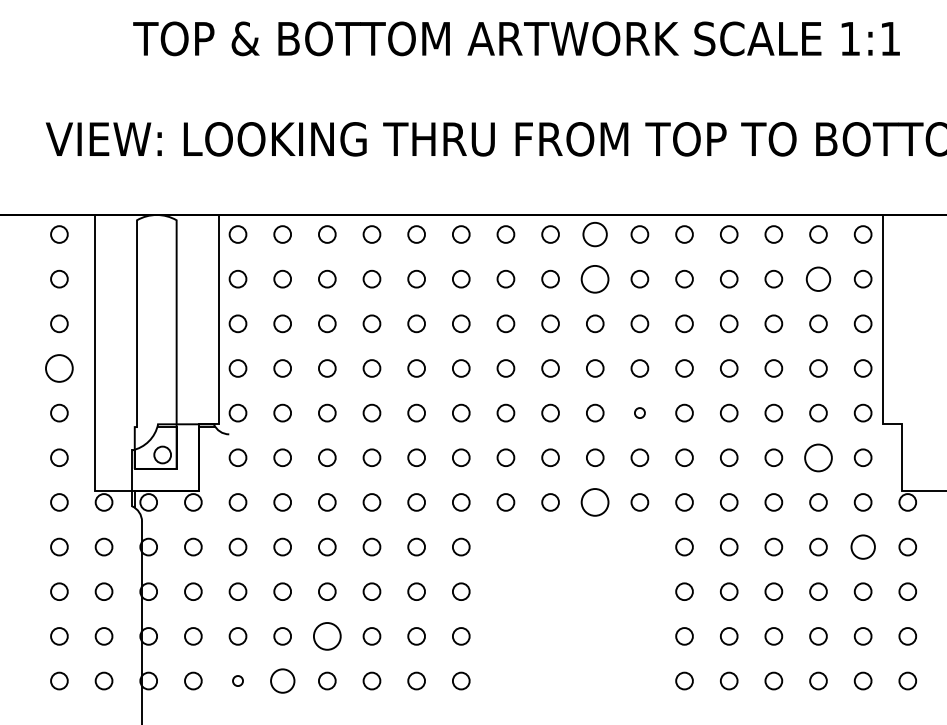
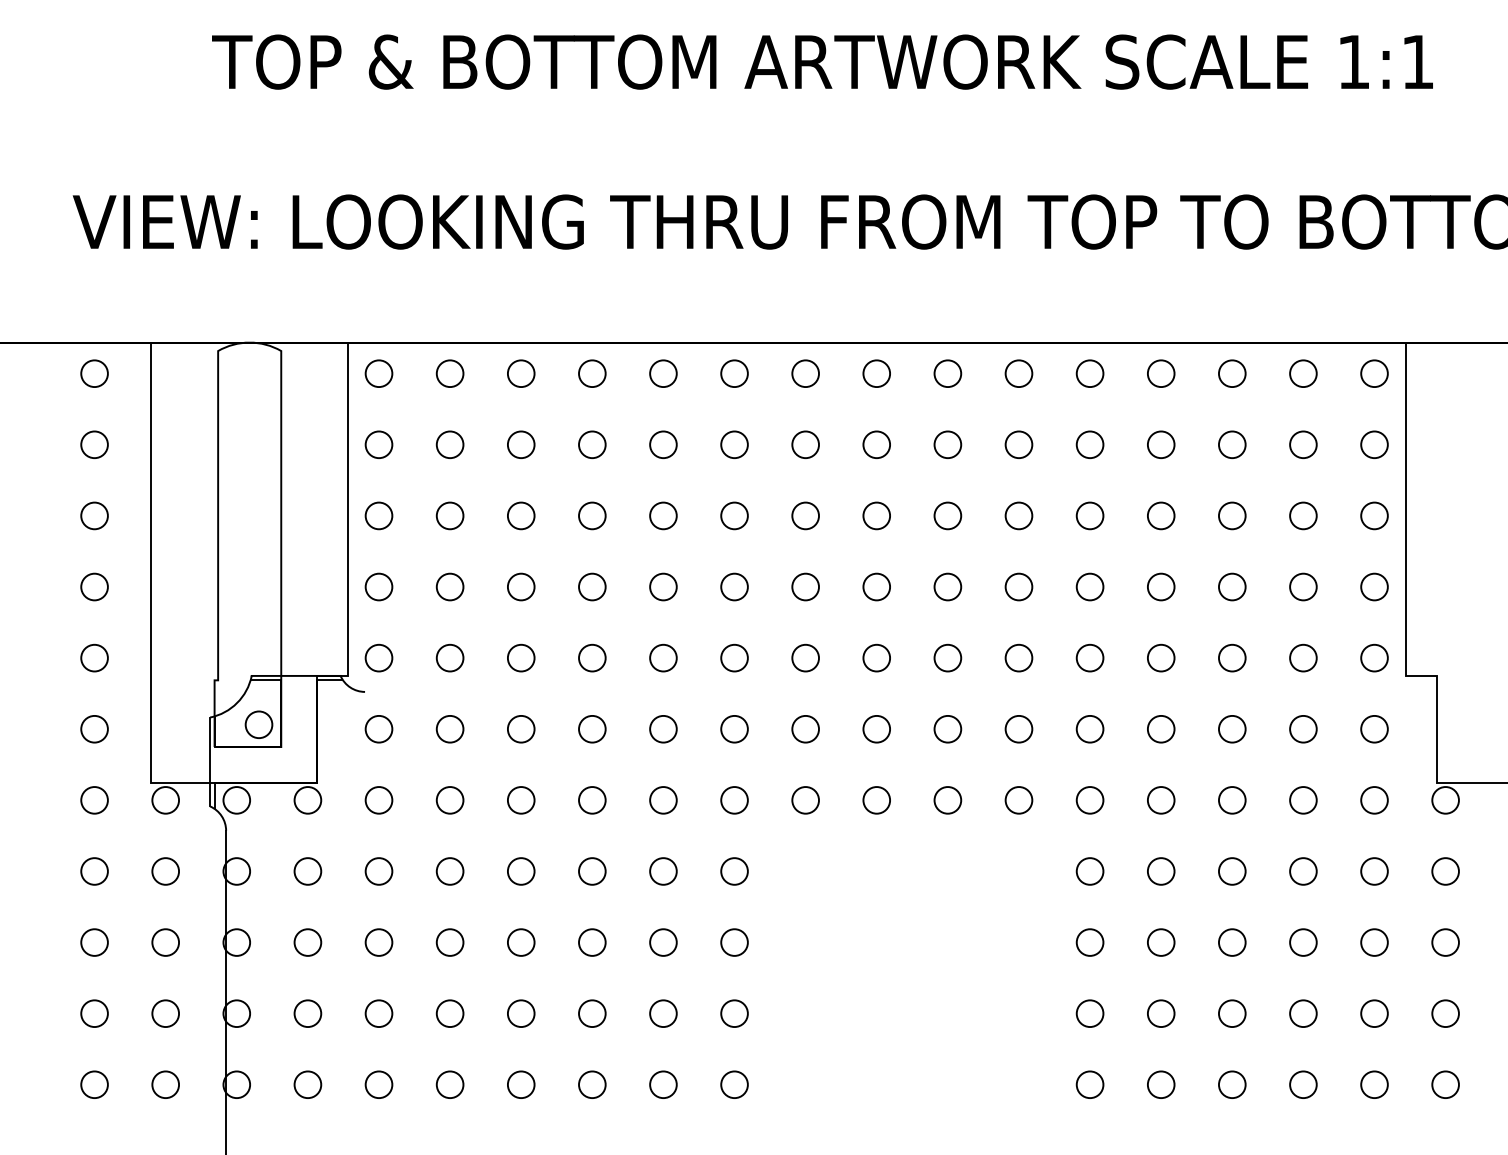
circle: (595, 234) -> (948, 373), size x0.71
circle: (595, 278) -> (948, 443), size x0.62
circle: (818, 278) -> (1303, 443), size x0.71
circle: (59, 368) -> (94, 587), size x0.62
circle: (639, 412) -> (1018, 657), size x1.67
circle: (818, 457) -> (1303, 728), size x0.62
circle: (595, 502) -> (948, 800), size x0.62
circle: (862, 546) -> (1373, 870), size x0.71
circle: (326, 636) -> (519, 1013), size x0.62
circle: (237, 680) -> (378, 1083), size x1.67
circle: (282, 680) -> (449, 1083), size x0.71

